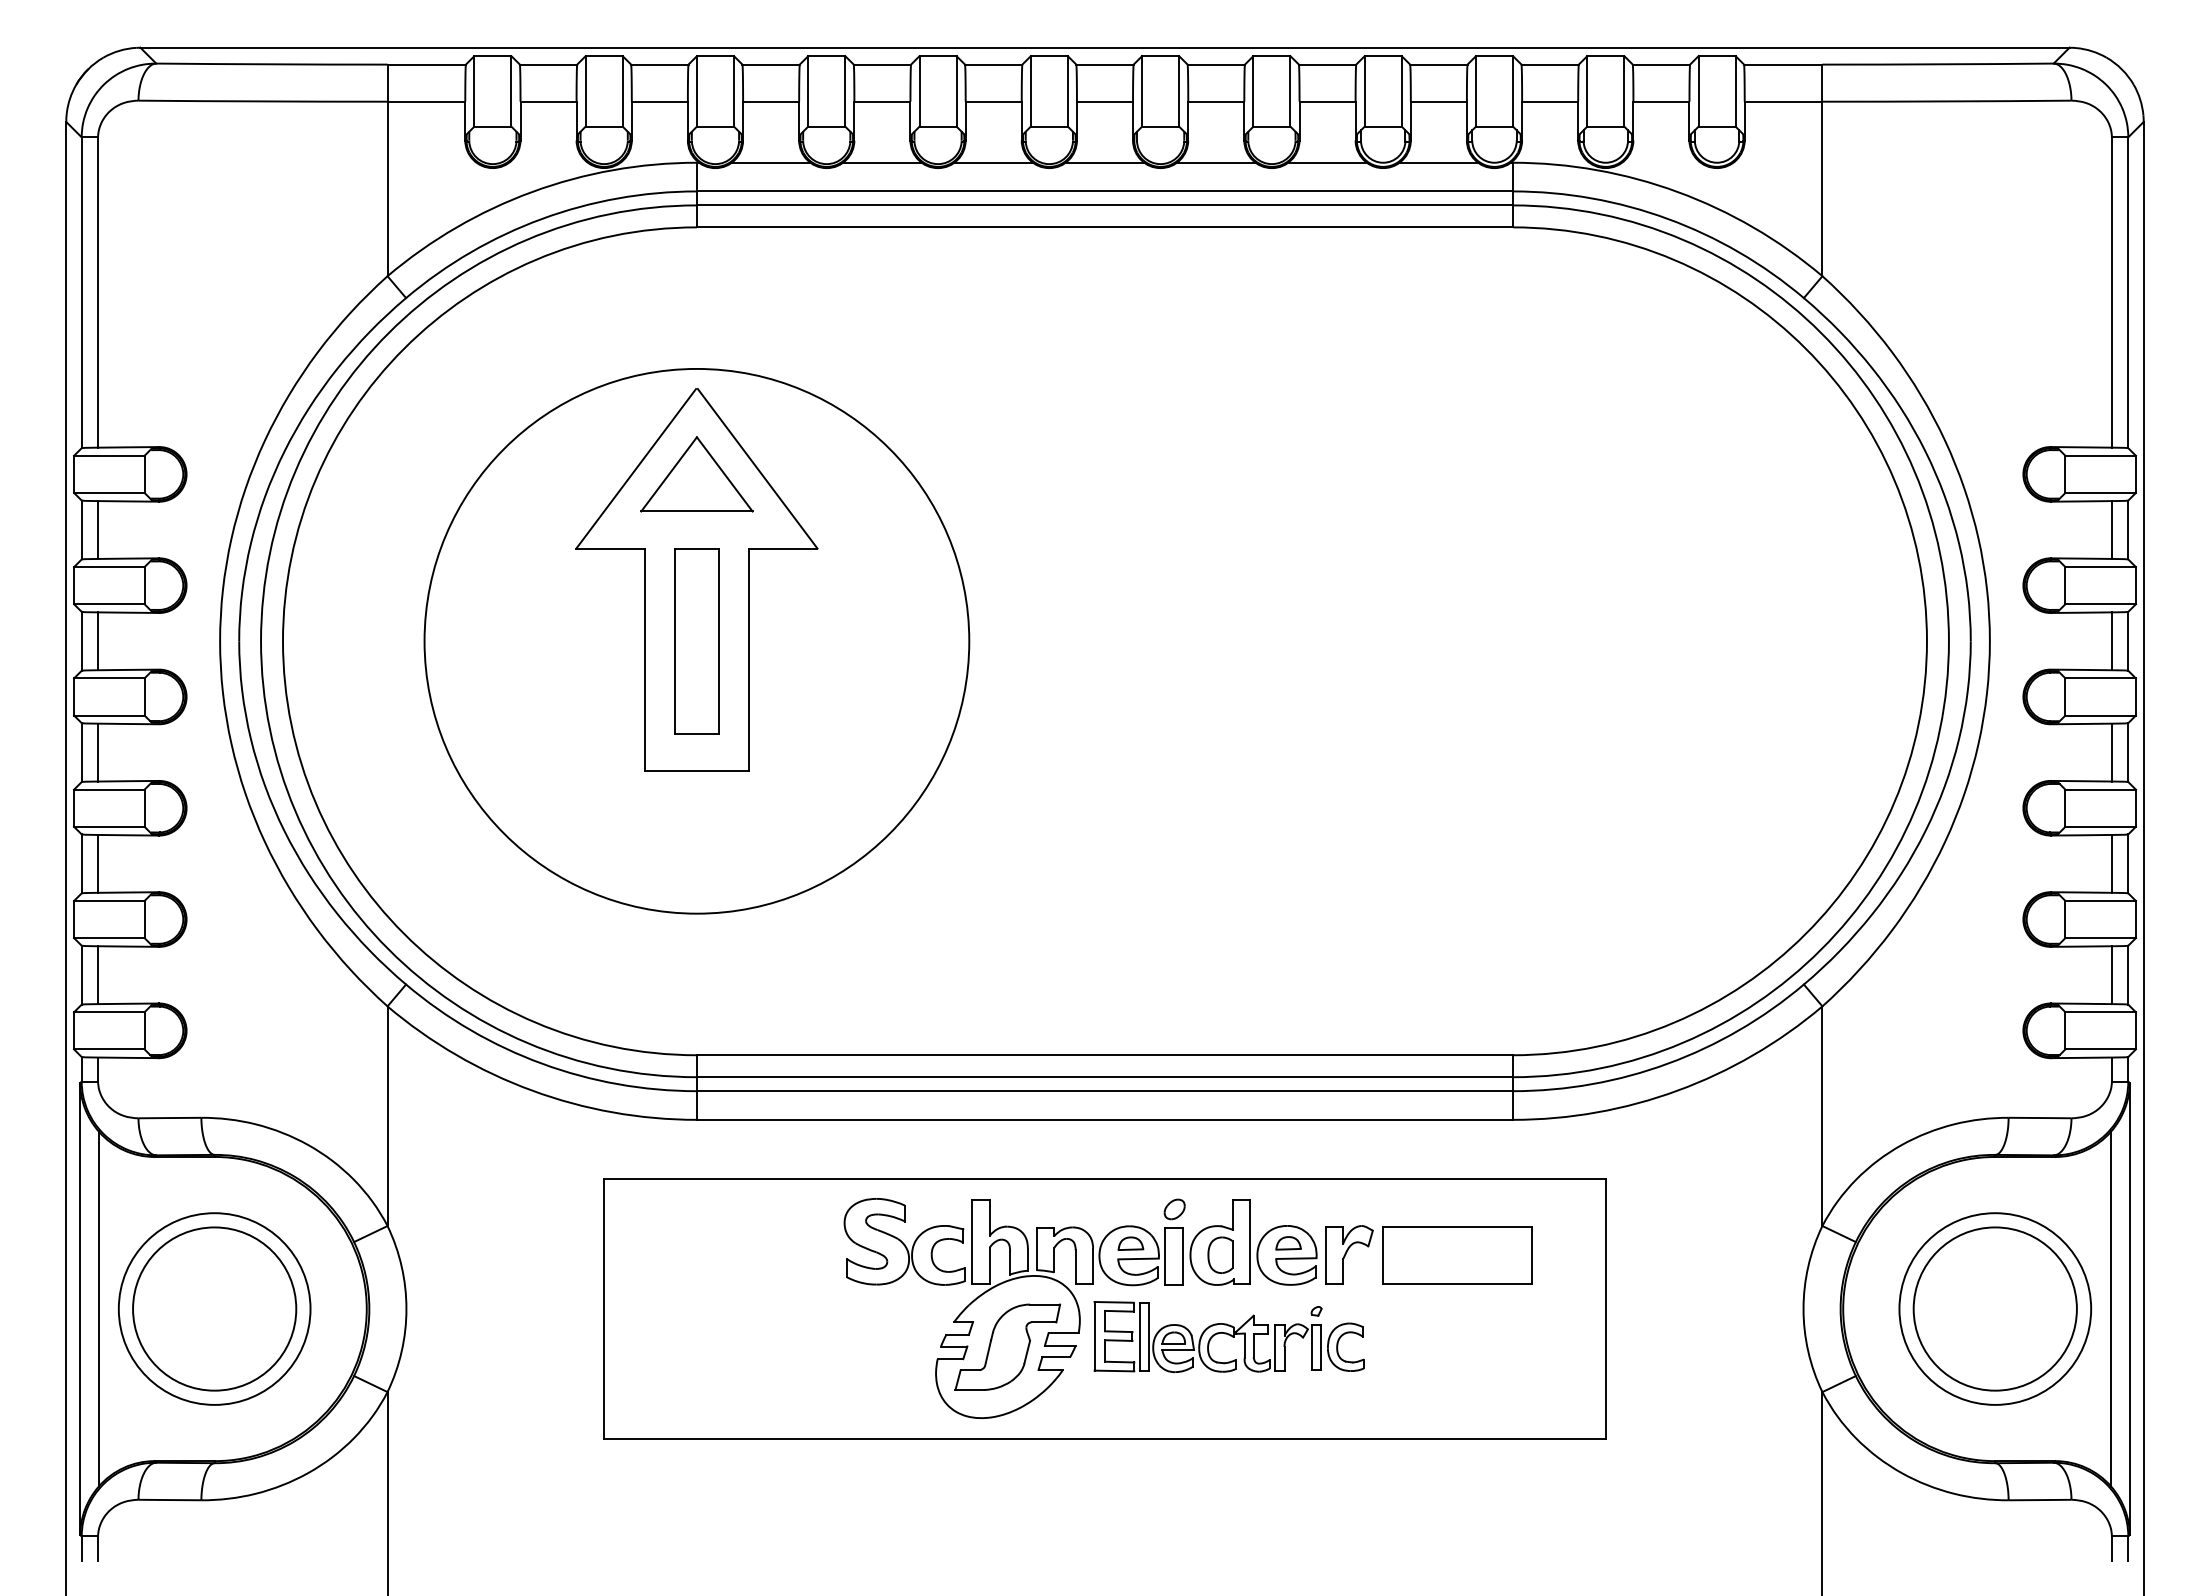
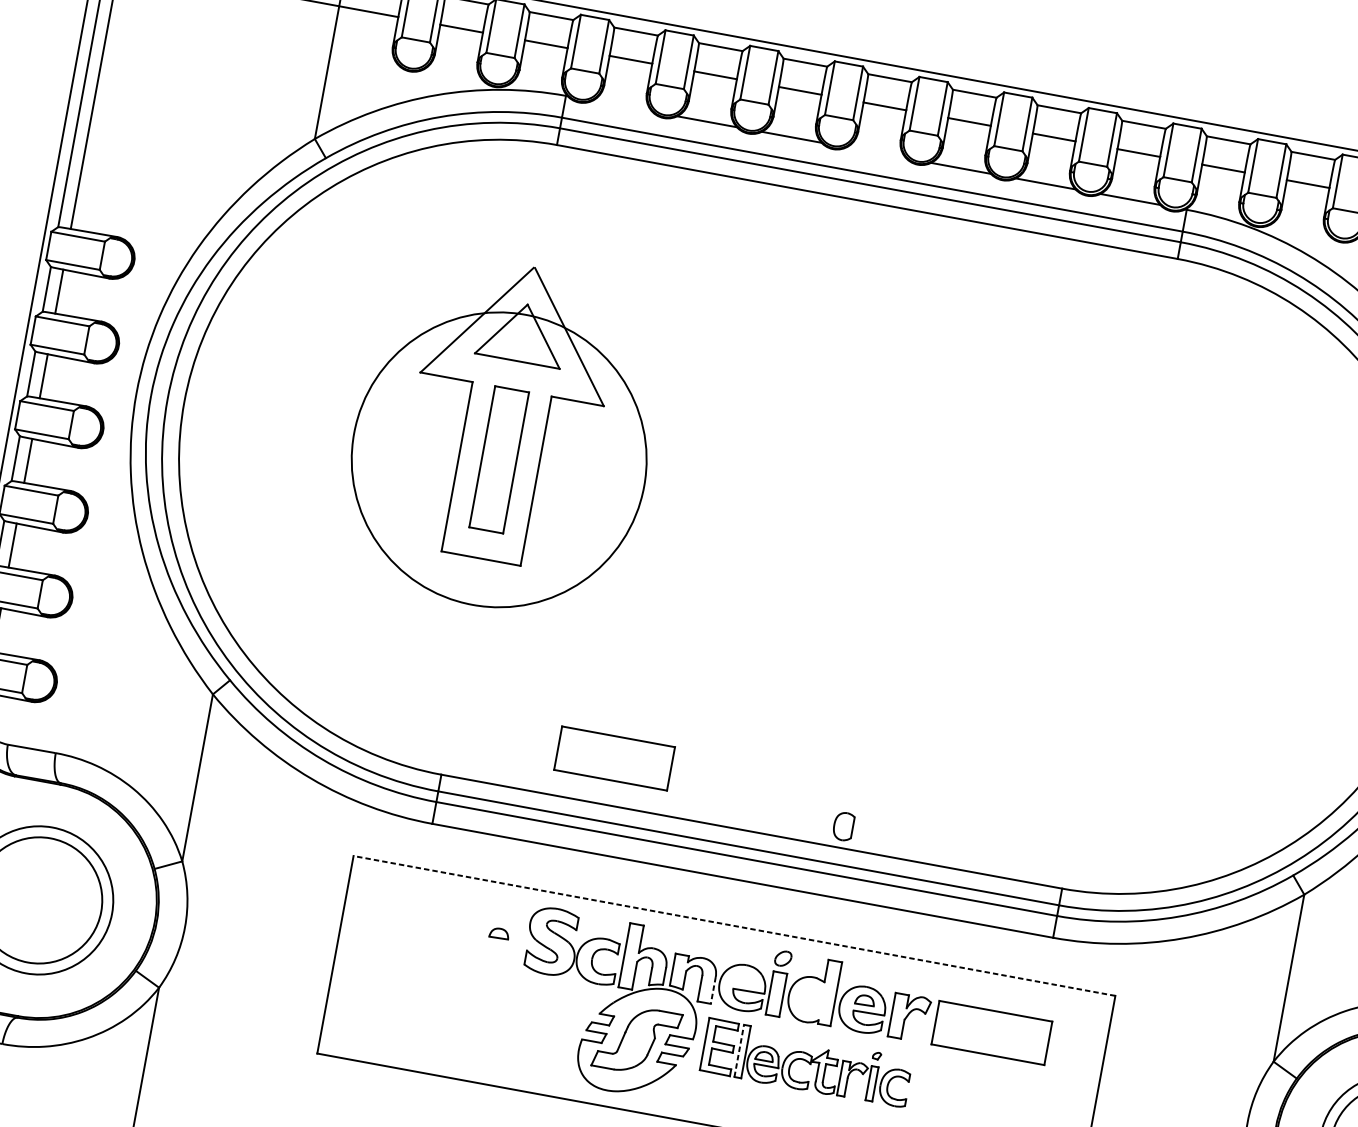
line: (770, 162) -> (622, 105), removed
line: (1104, 162) -> (876, 152), removed
circle: (696, 640) -> (498, 459), size x0.7
part: (913, 994) -> (614, 758), added
line: (1104, 1179) -> (734, 926), solid -> dashed
part: (1130, 1243) -> (499, 933), moved
part: (1220, 1254) -> (843, 825), moved
line: (1093, 1266) -> (713, 990), solid -> dashed
line: (1140, 1336) -> (739, 1050), solid -> dashed

